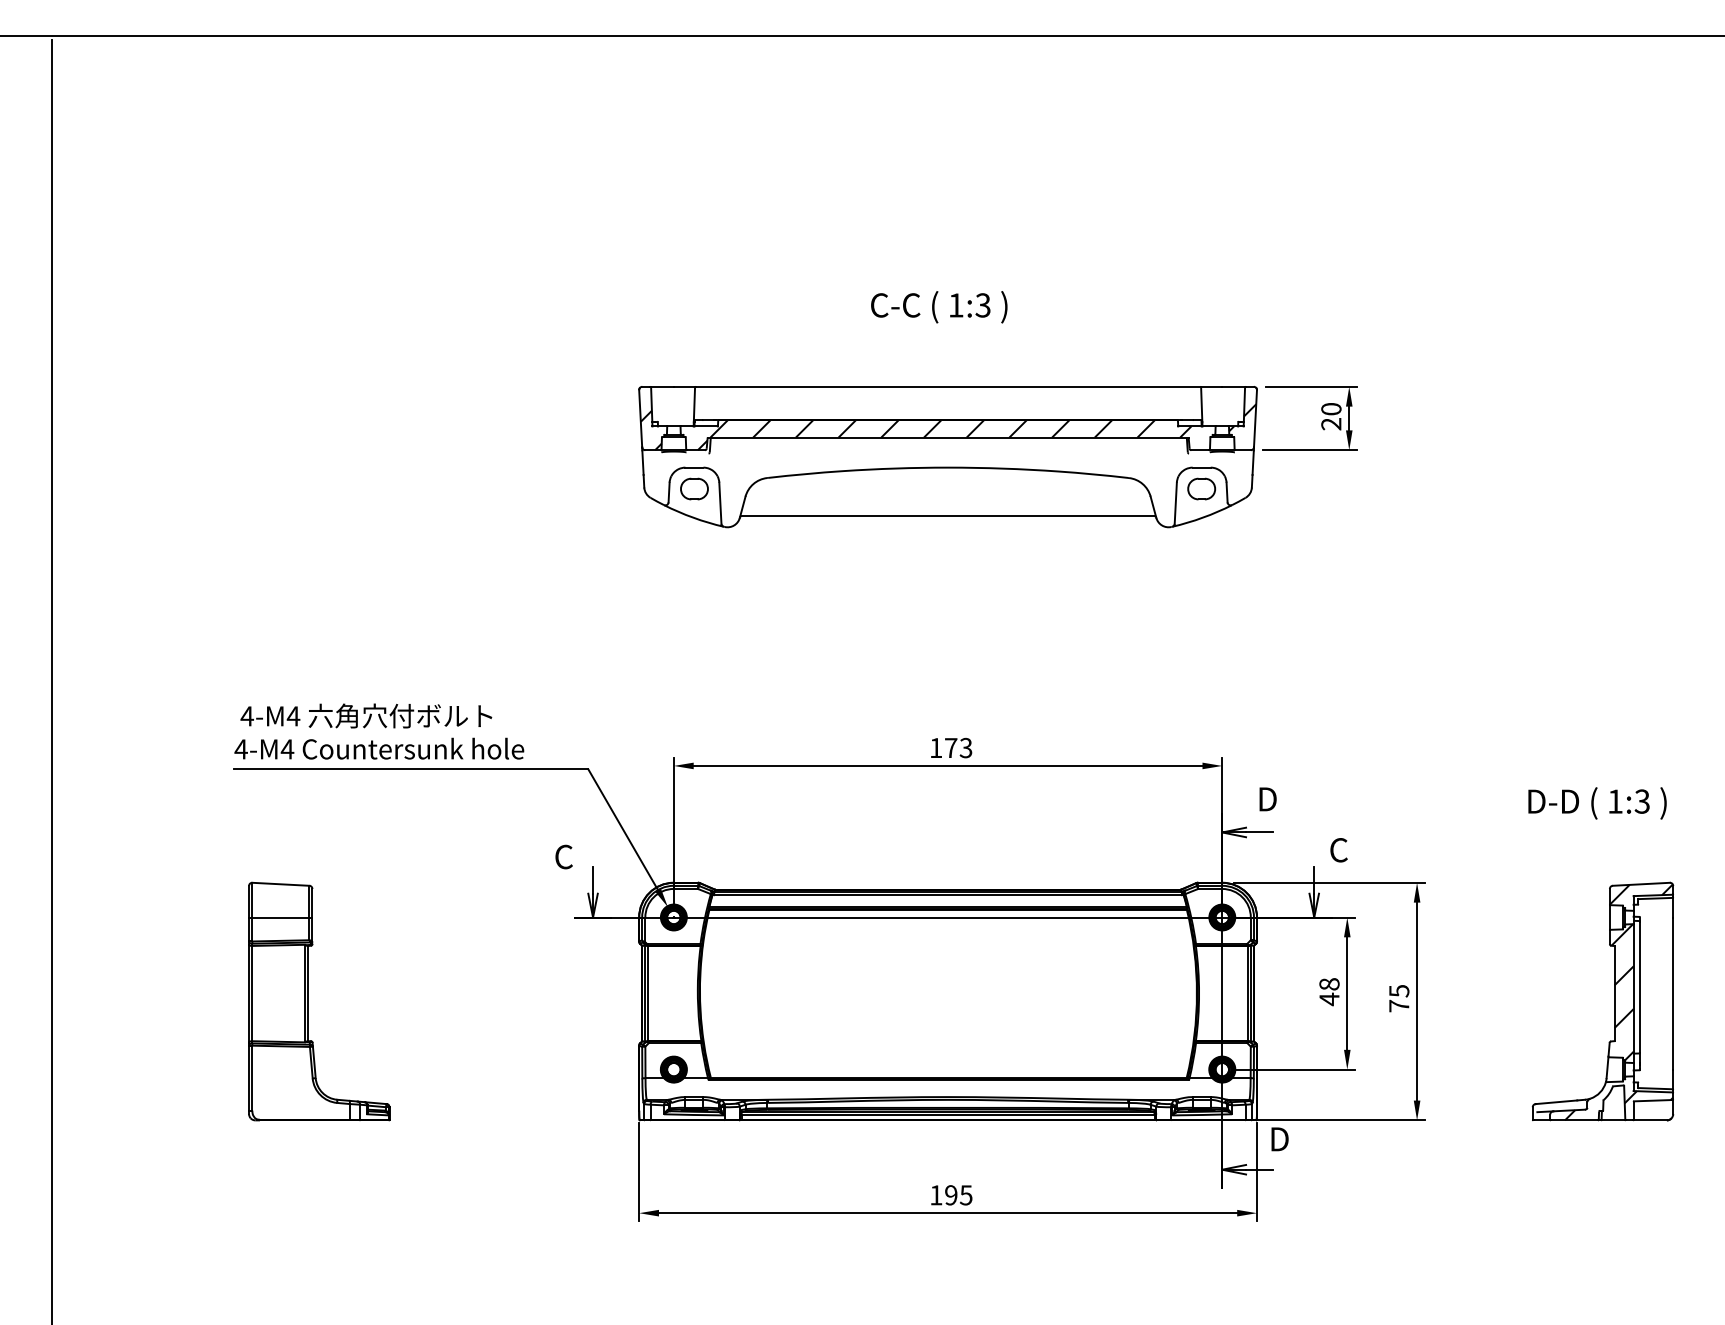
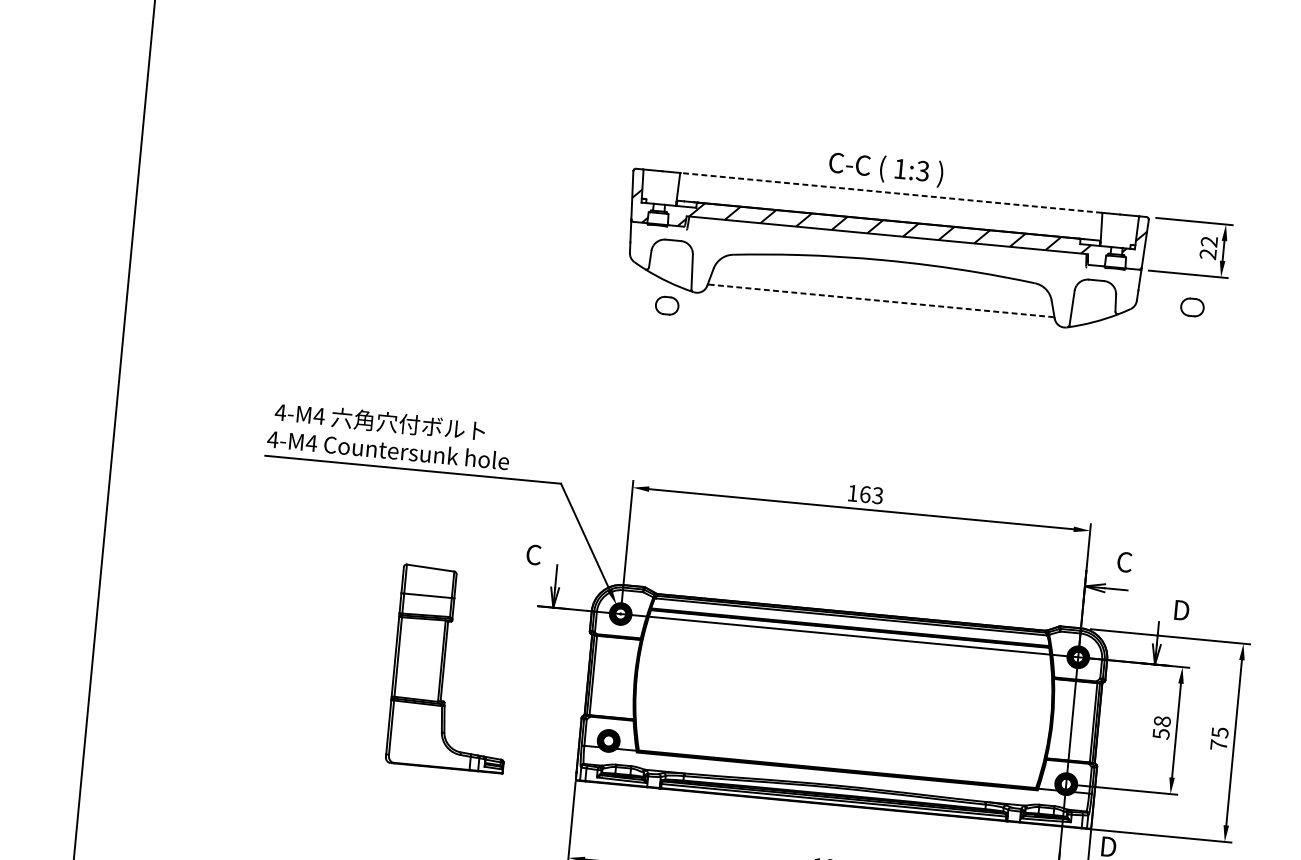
text: (939, 307) -> (886, 169), moved
line: (947, 386) -> (890, 192), solid -> dashed
text: (1331, 409) -> (1209, 242), 20 -> 22
part: (694, 488) -> (667, 305), moved
part: (1201, 488) -> (1192, 306), moved
line: (948, 516) -> (881, 301), solid -> dashed
text: (951, 747) -> (865, 494), 173 -> 163
text: (1267, 799) -> (1125, 562), D -> C
text: (1339, 850) -> (1181, 610), C -> D
text: (1329, 999) -> (1161, 734), 48 -> 58
part: (308, 1001) -> (444, 668), moved

